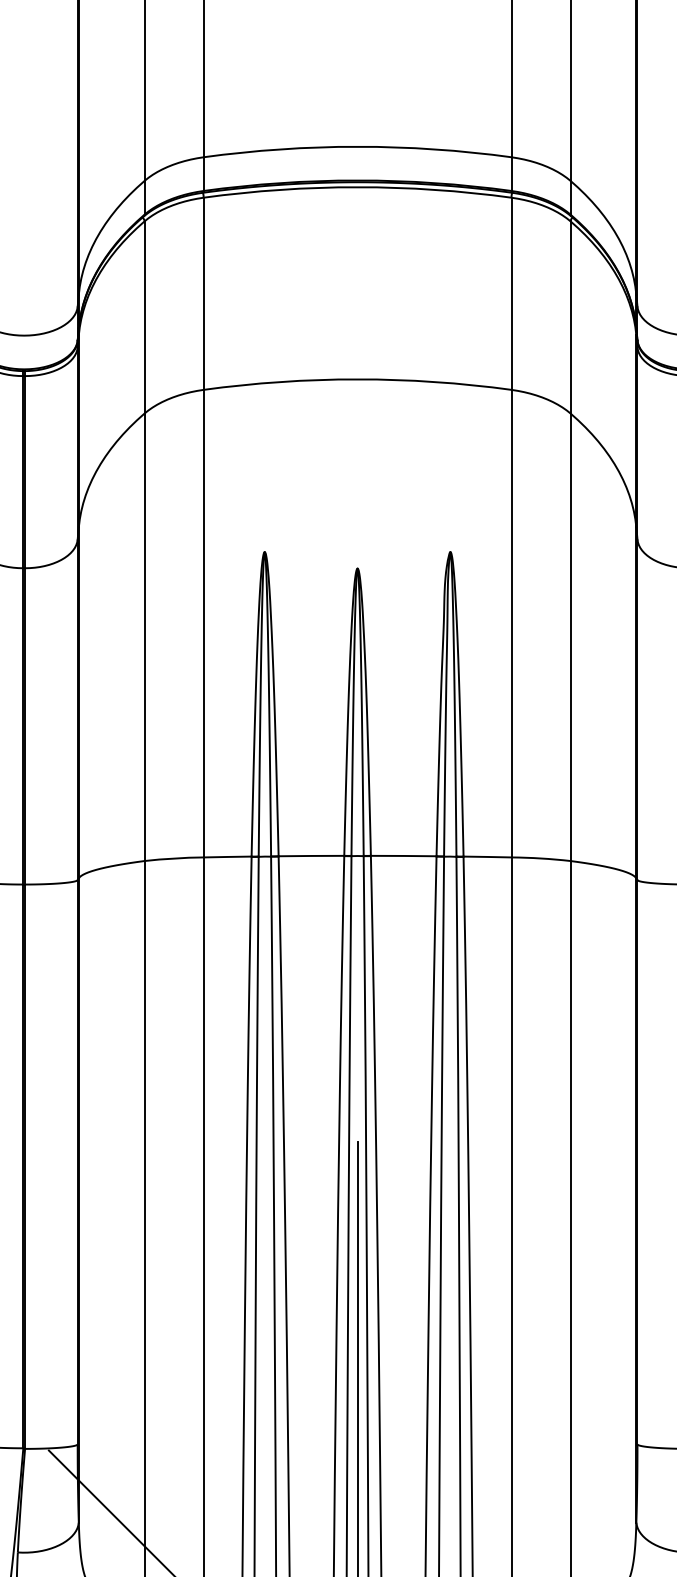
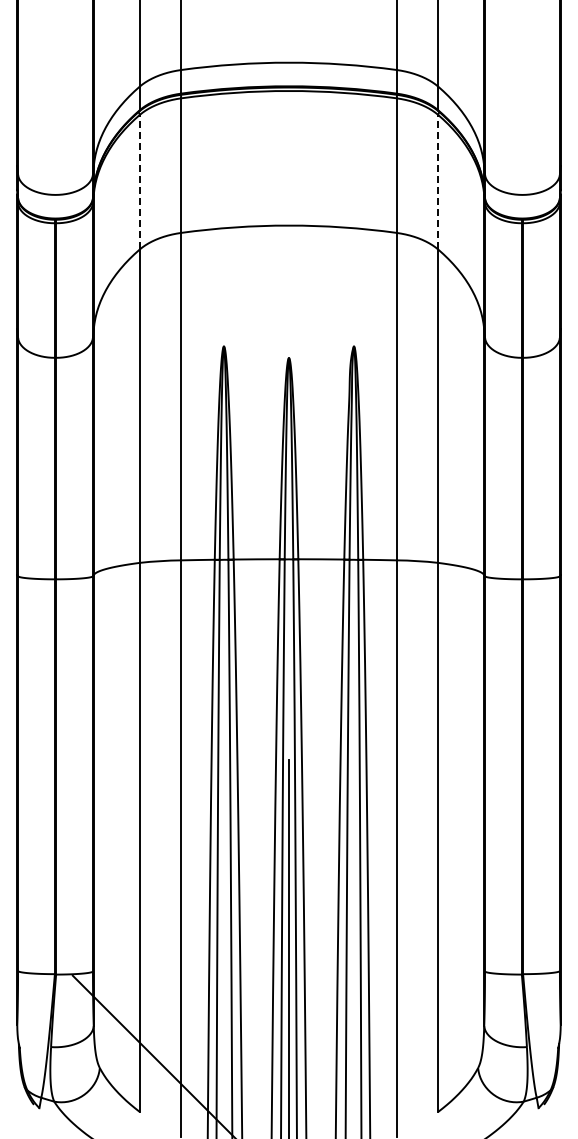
line: (144, 316) -> (139, 181), solid -> dashed
line: (571, 316) -> (438, 181), solid -> dashed

